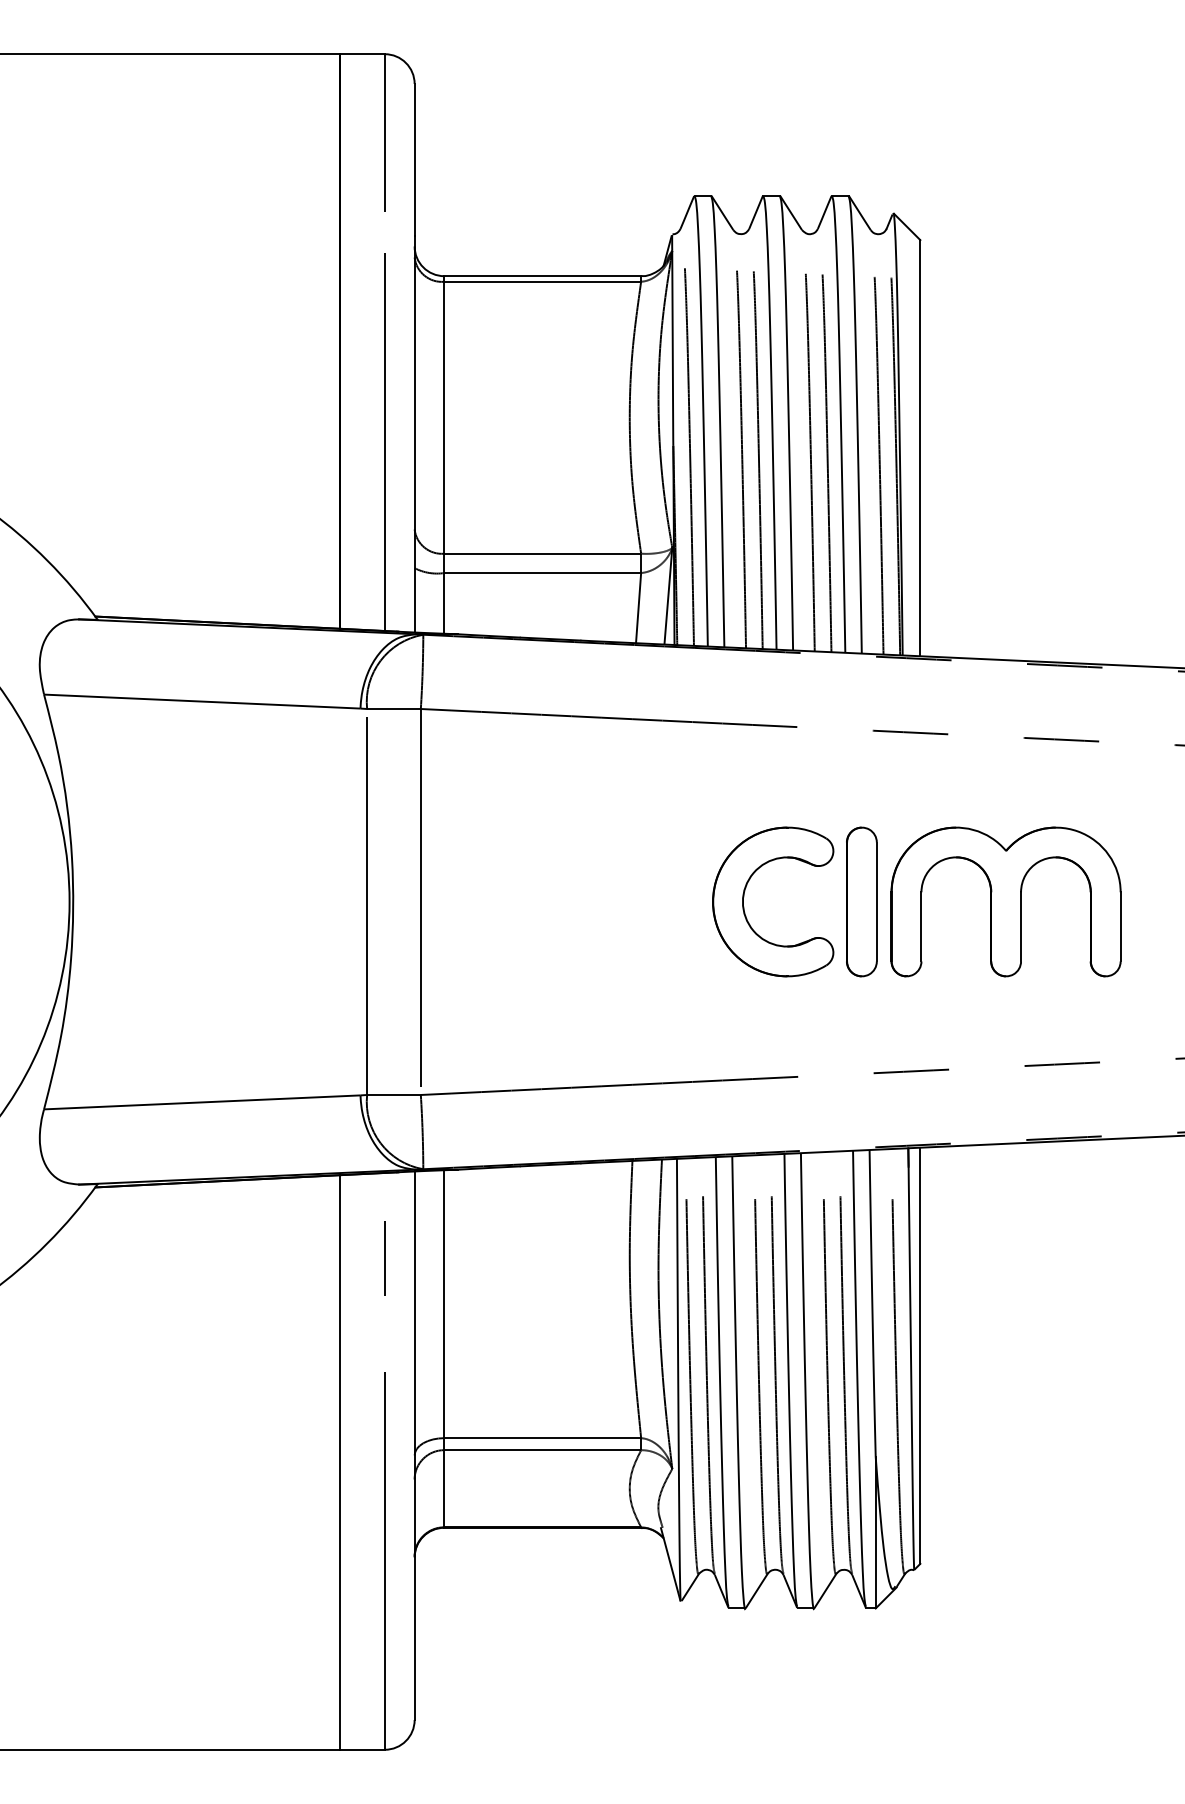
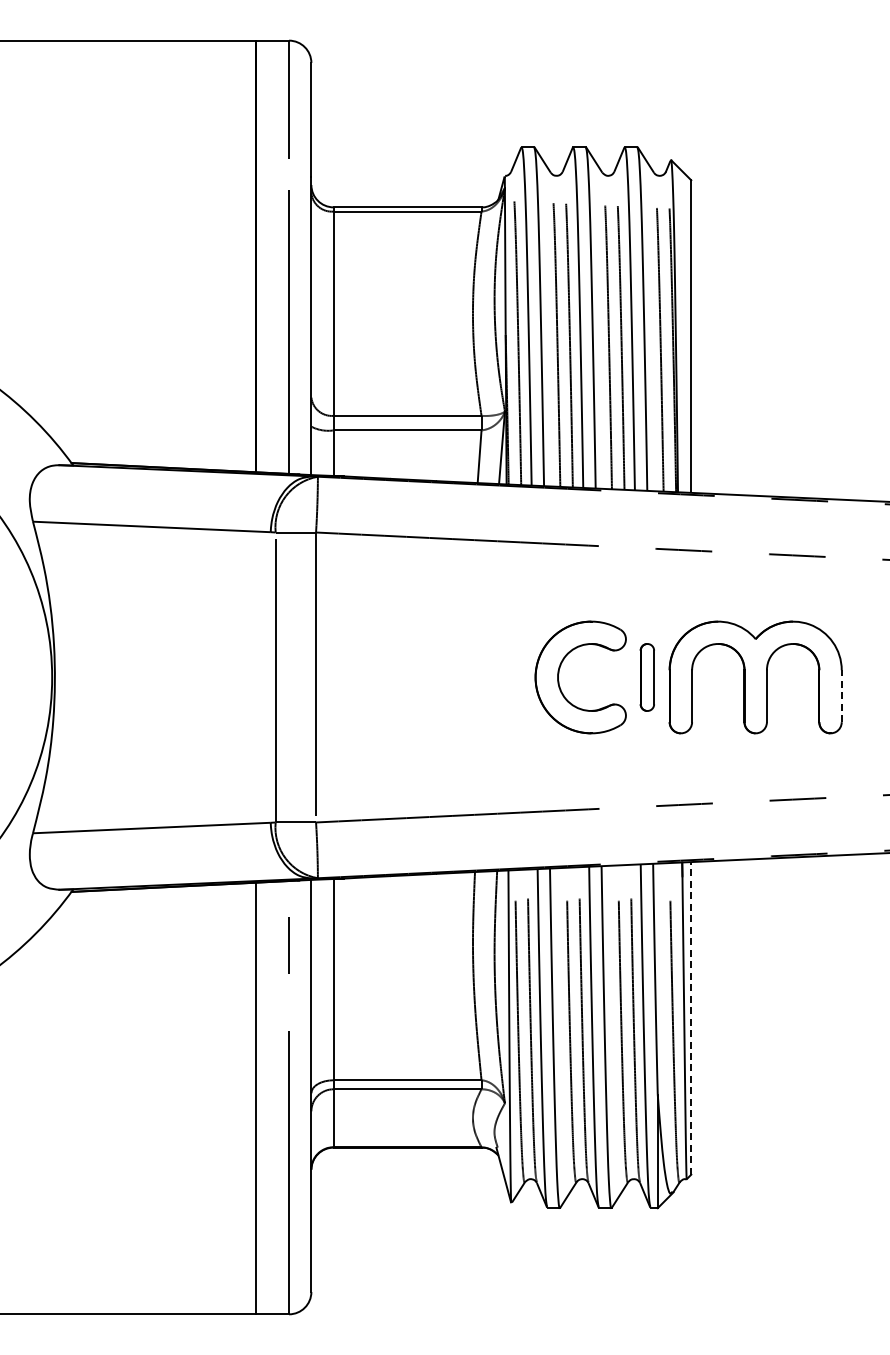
part: (862, 902) -> (647, 677), size x0.6
line: (1120, 927) -> (841, 696), solid -> dashed
line: (920, 1355) -> (691, 1018), solid -> dashed

